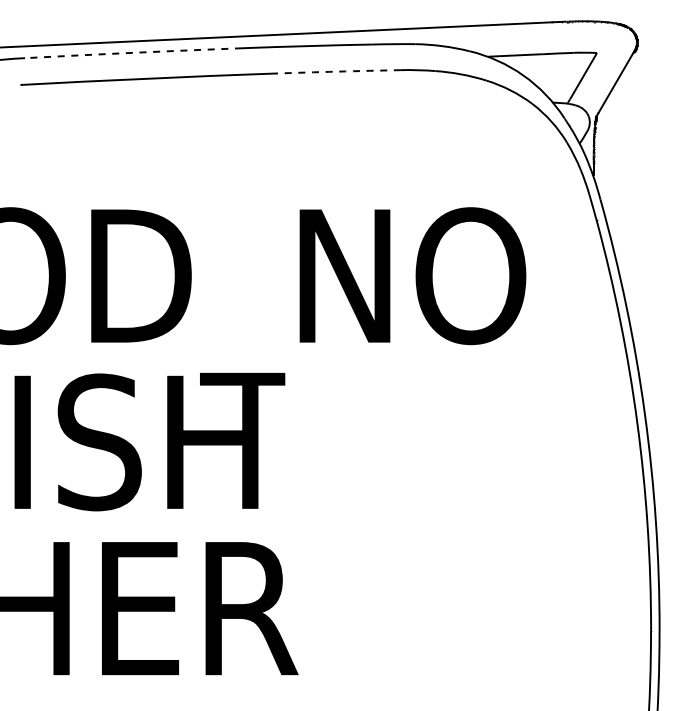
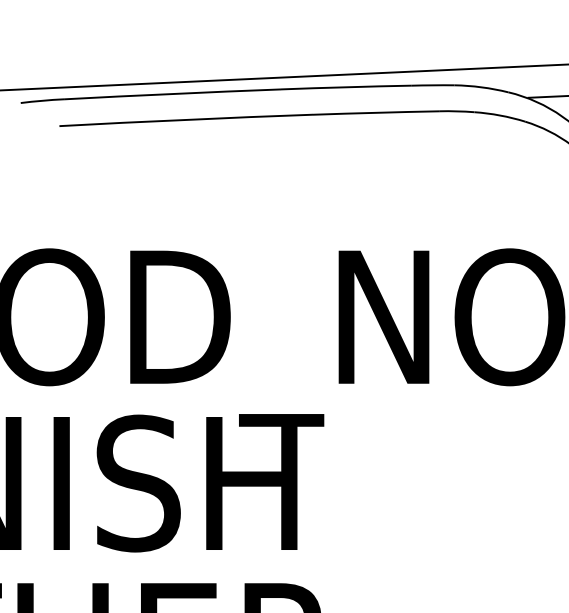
arc: (133, 52) -> (172, 93), dashed -> solid
arc: (337, 71) -> (376, 112), dashed -> solid

